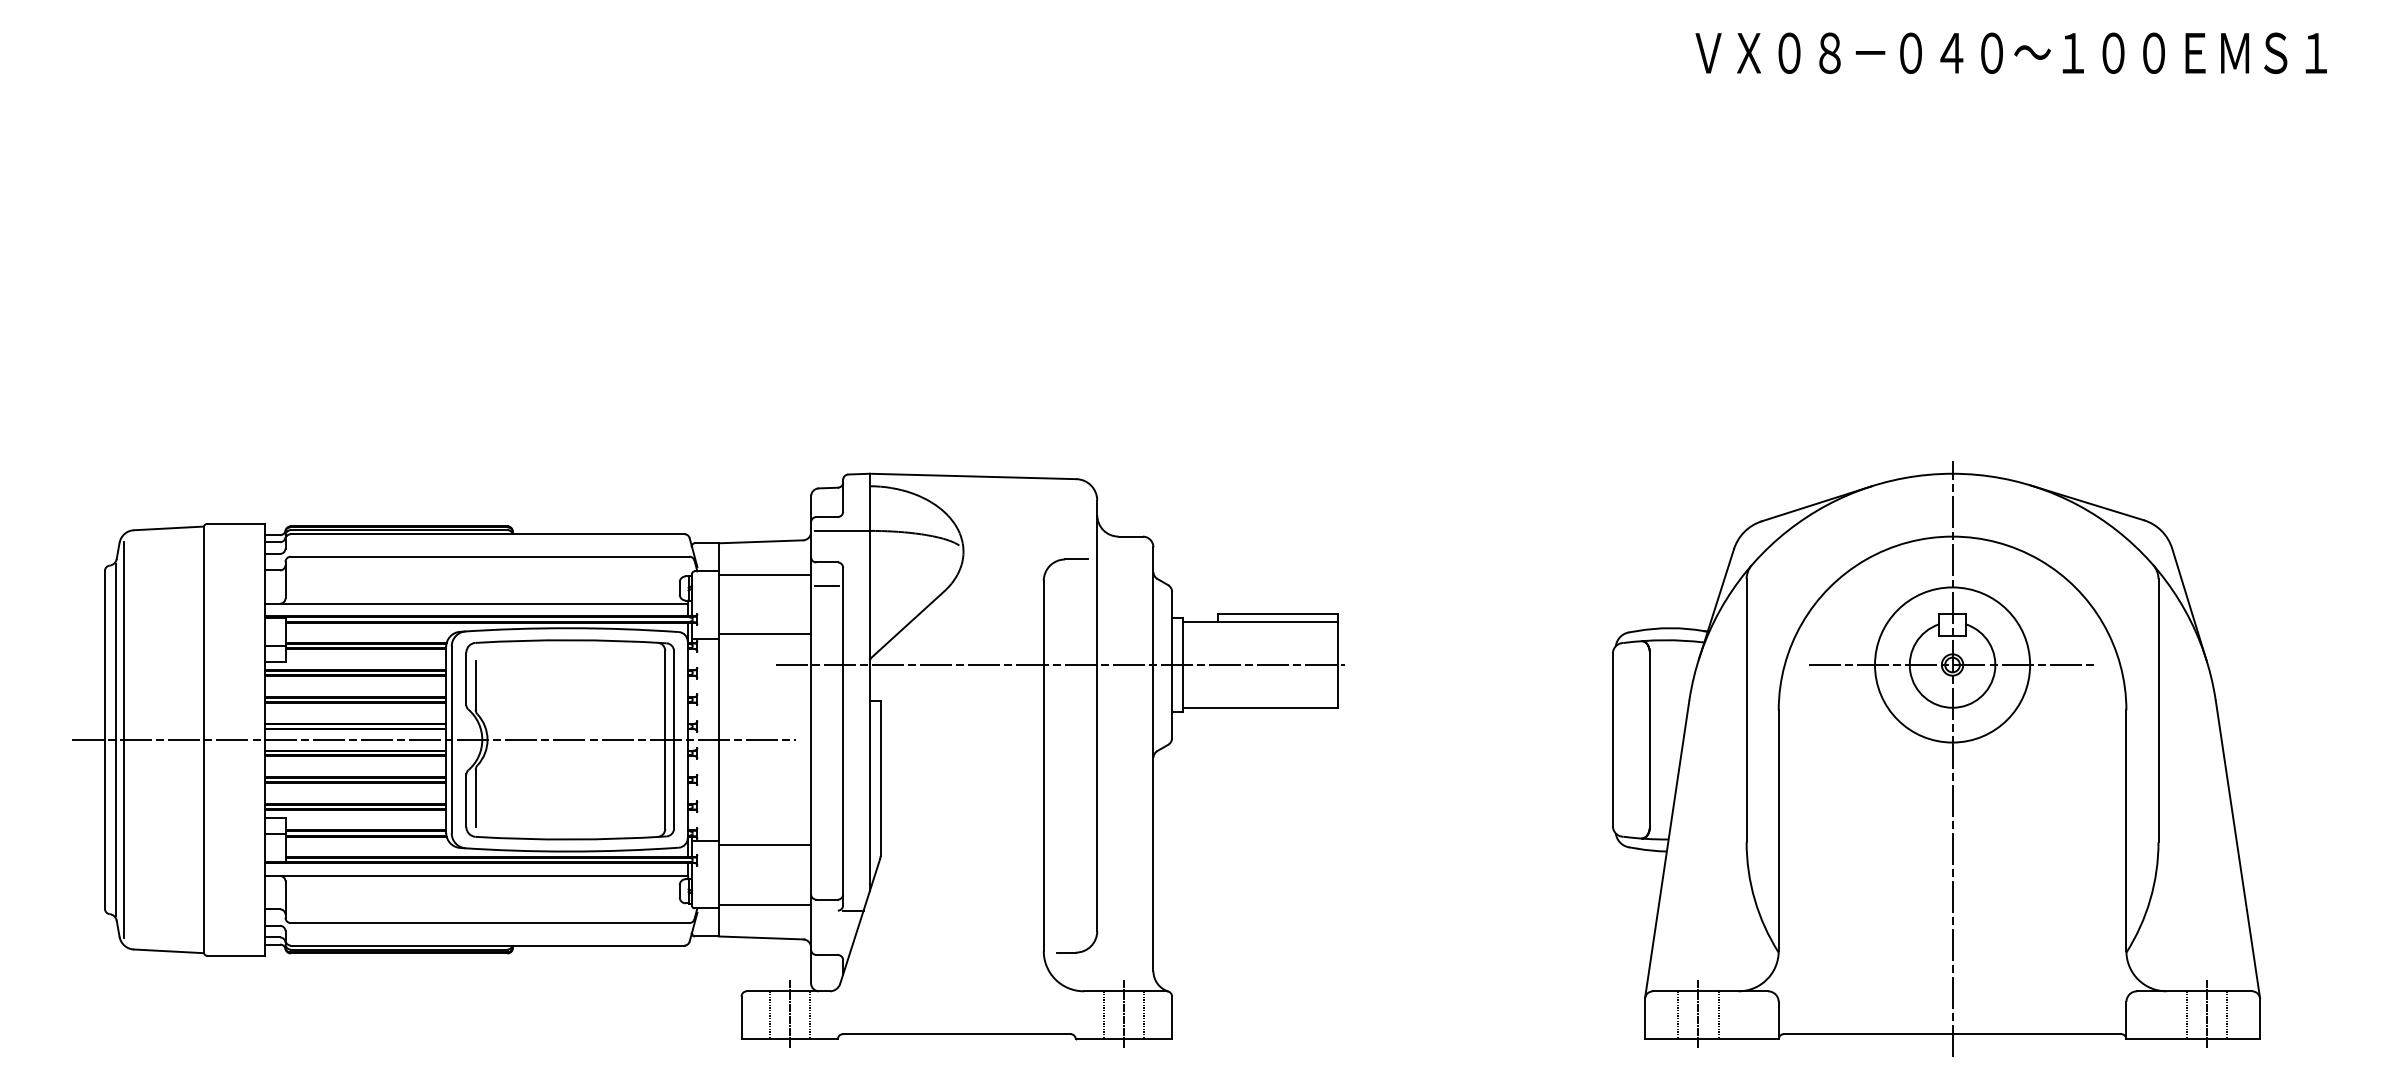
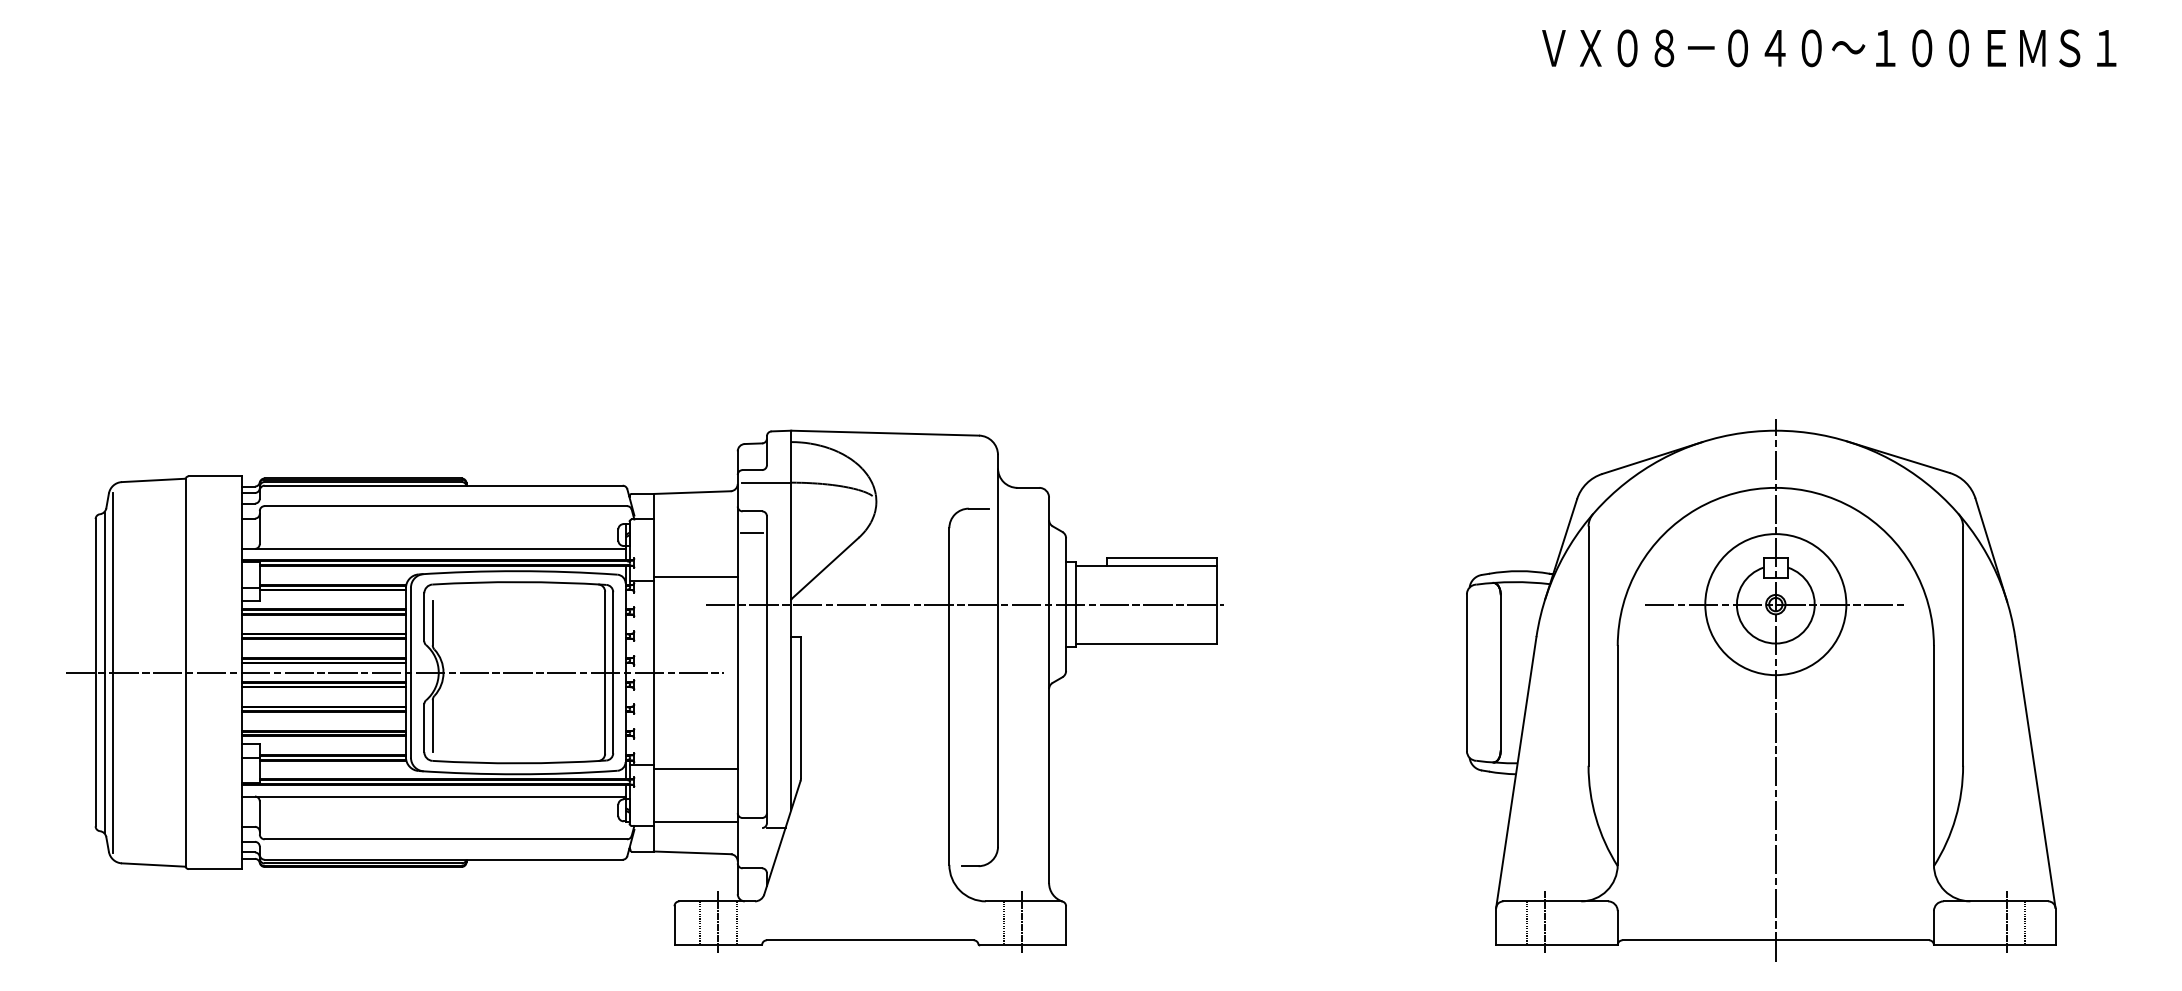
line: (764, 575) -> (695, 523), removed
line: (1144, 1015) -> (1040, 923), removed
line: (1718, 1015) -> (1562, 923), removed
line: (2186, 1015) -> (1988, 923), removed

